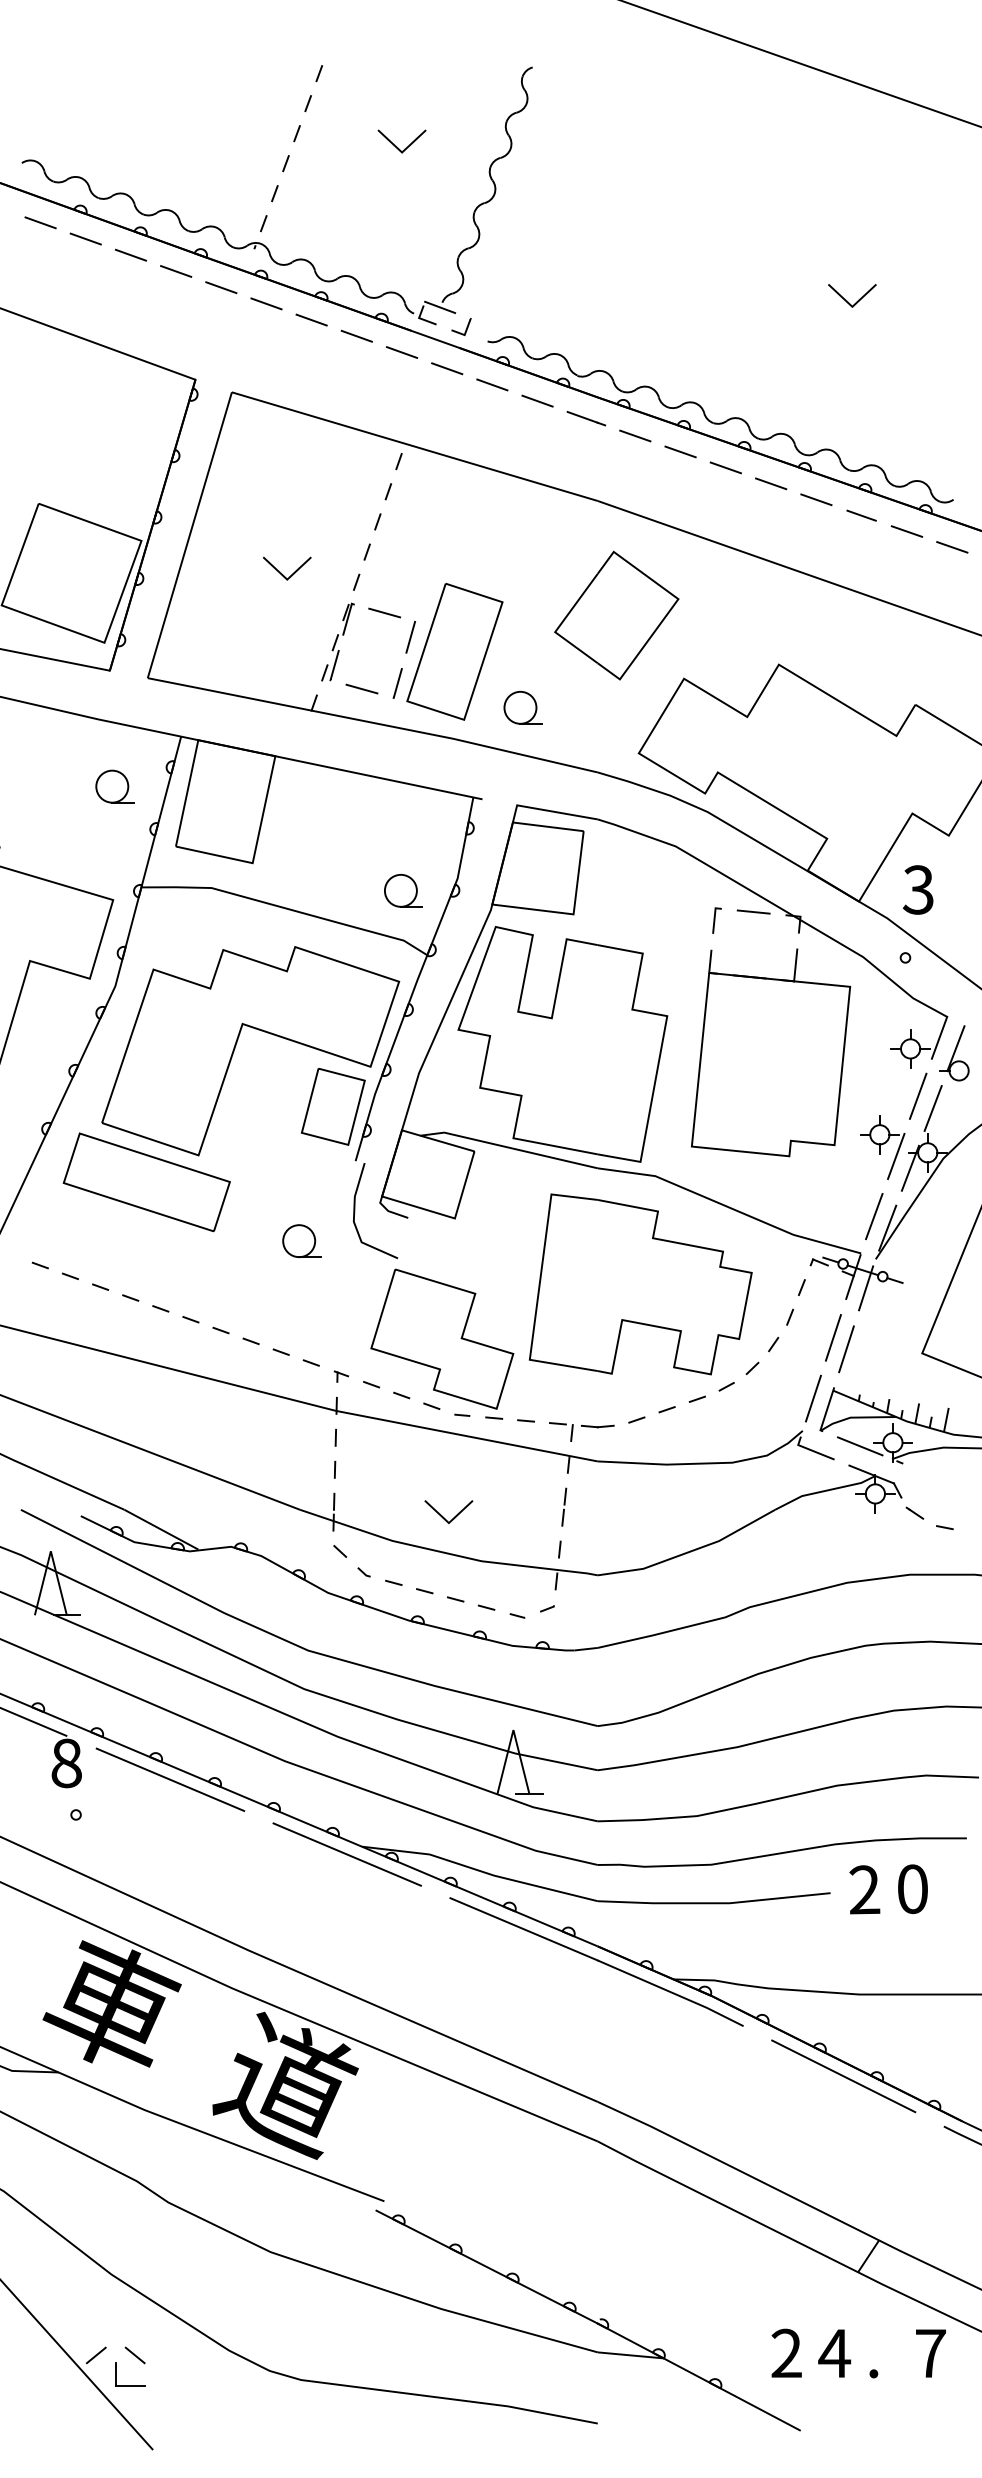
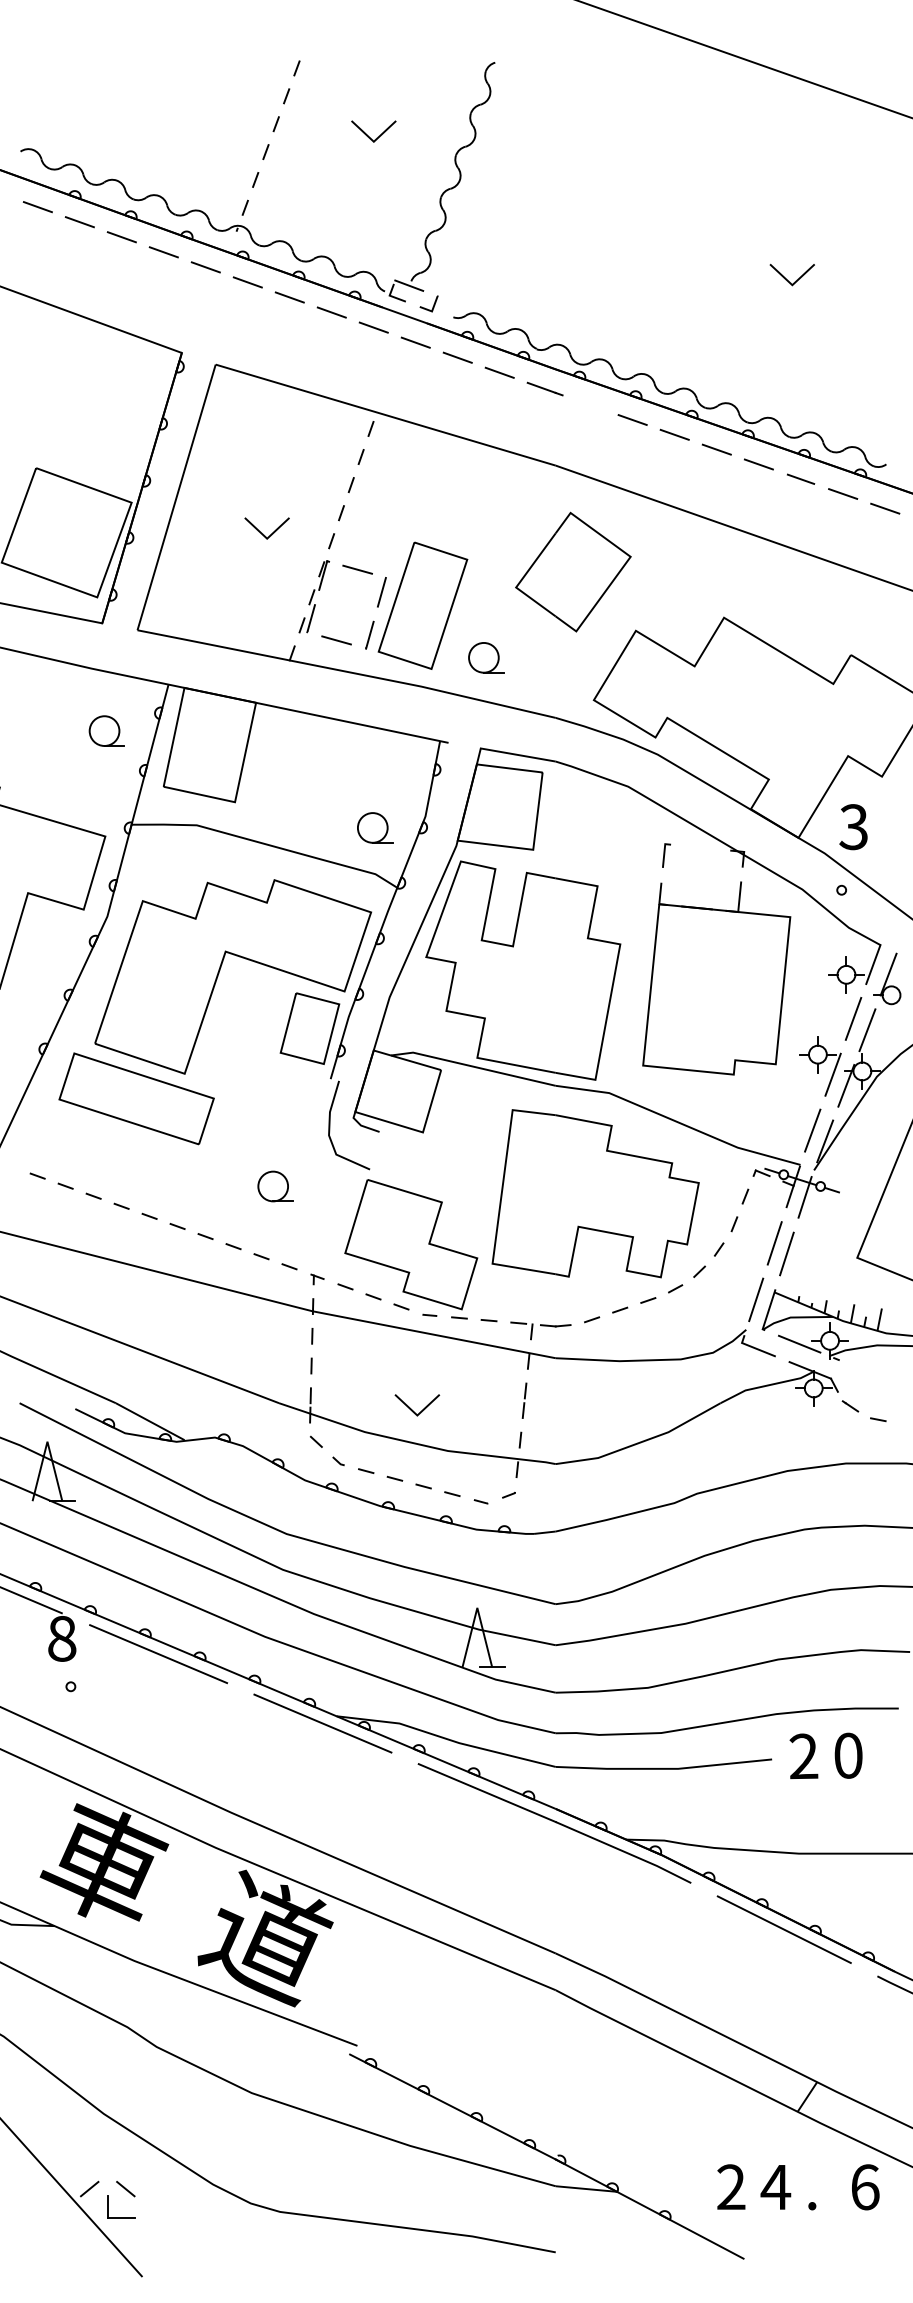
line: (635, 436) -> (590, 405), removed
line: (753, 911) -> (700, 847), removed
part: (301, 1241) -> (275, 1186), moved
text: (931, 2353) -> (865, 2187), 7 -> 6

